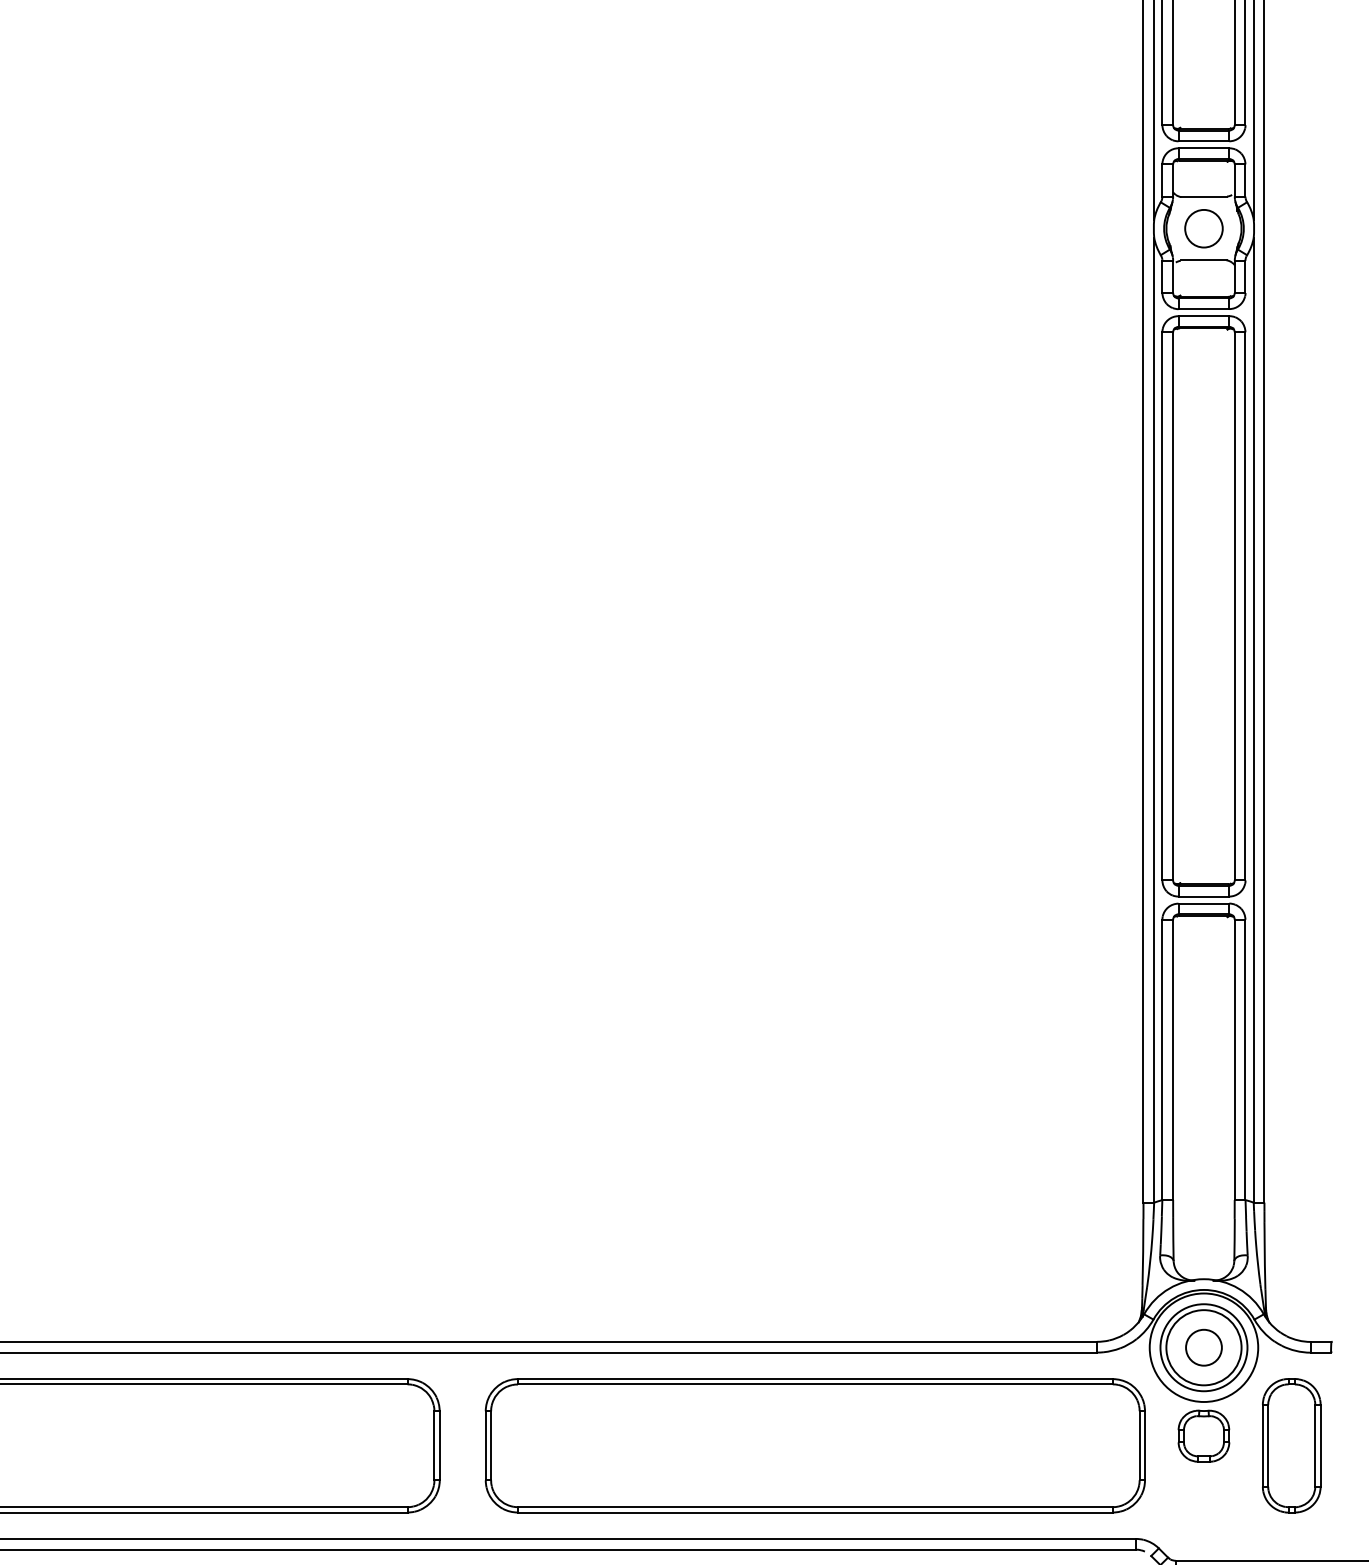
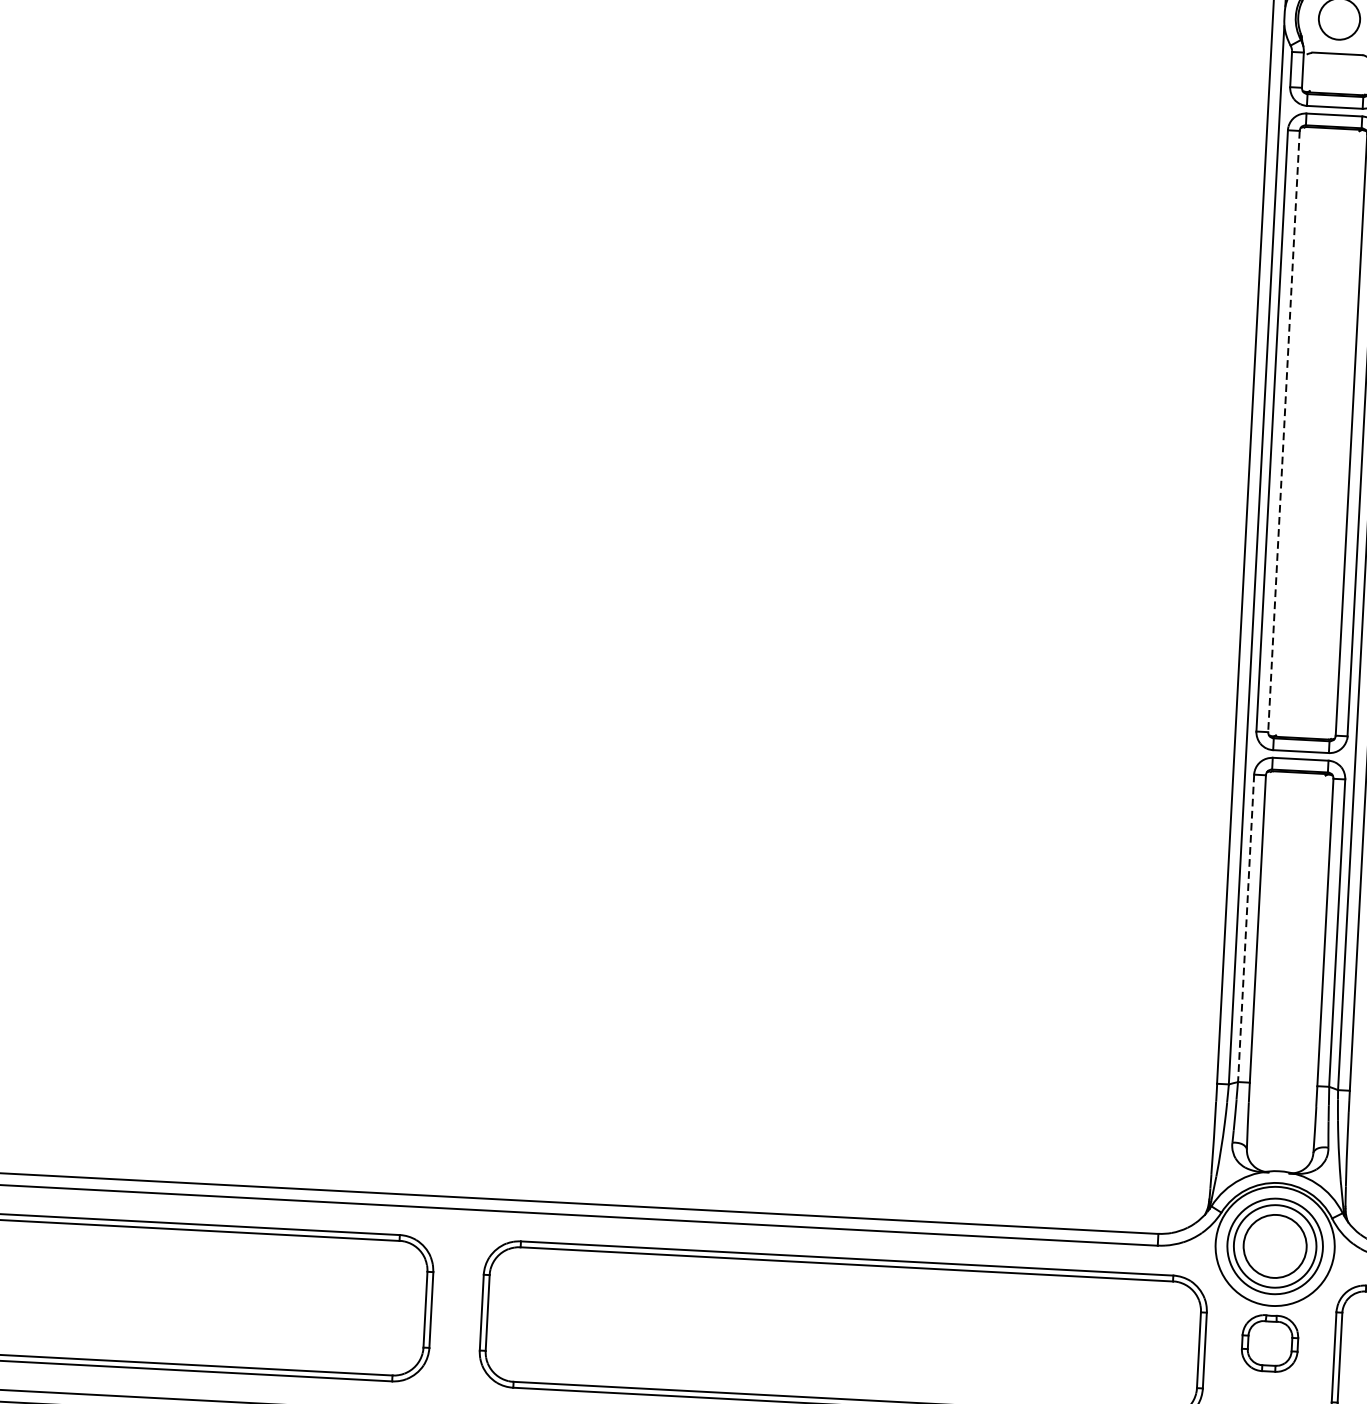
line: (1173, 606) -> (1284, 431), solid -> dashed
line: (1162, 1060) -> (1246, 929), solid -> dashed
circle: (1203, 1347) -> (1274, 1246), size x1.6

